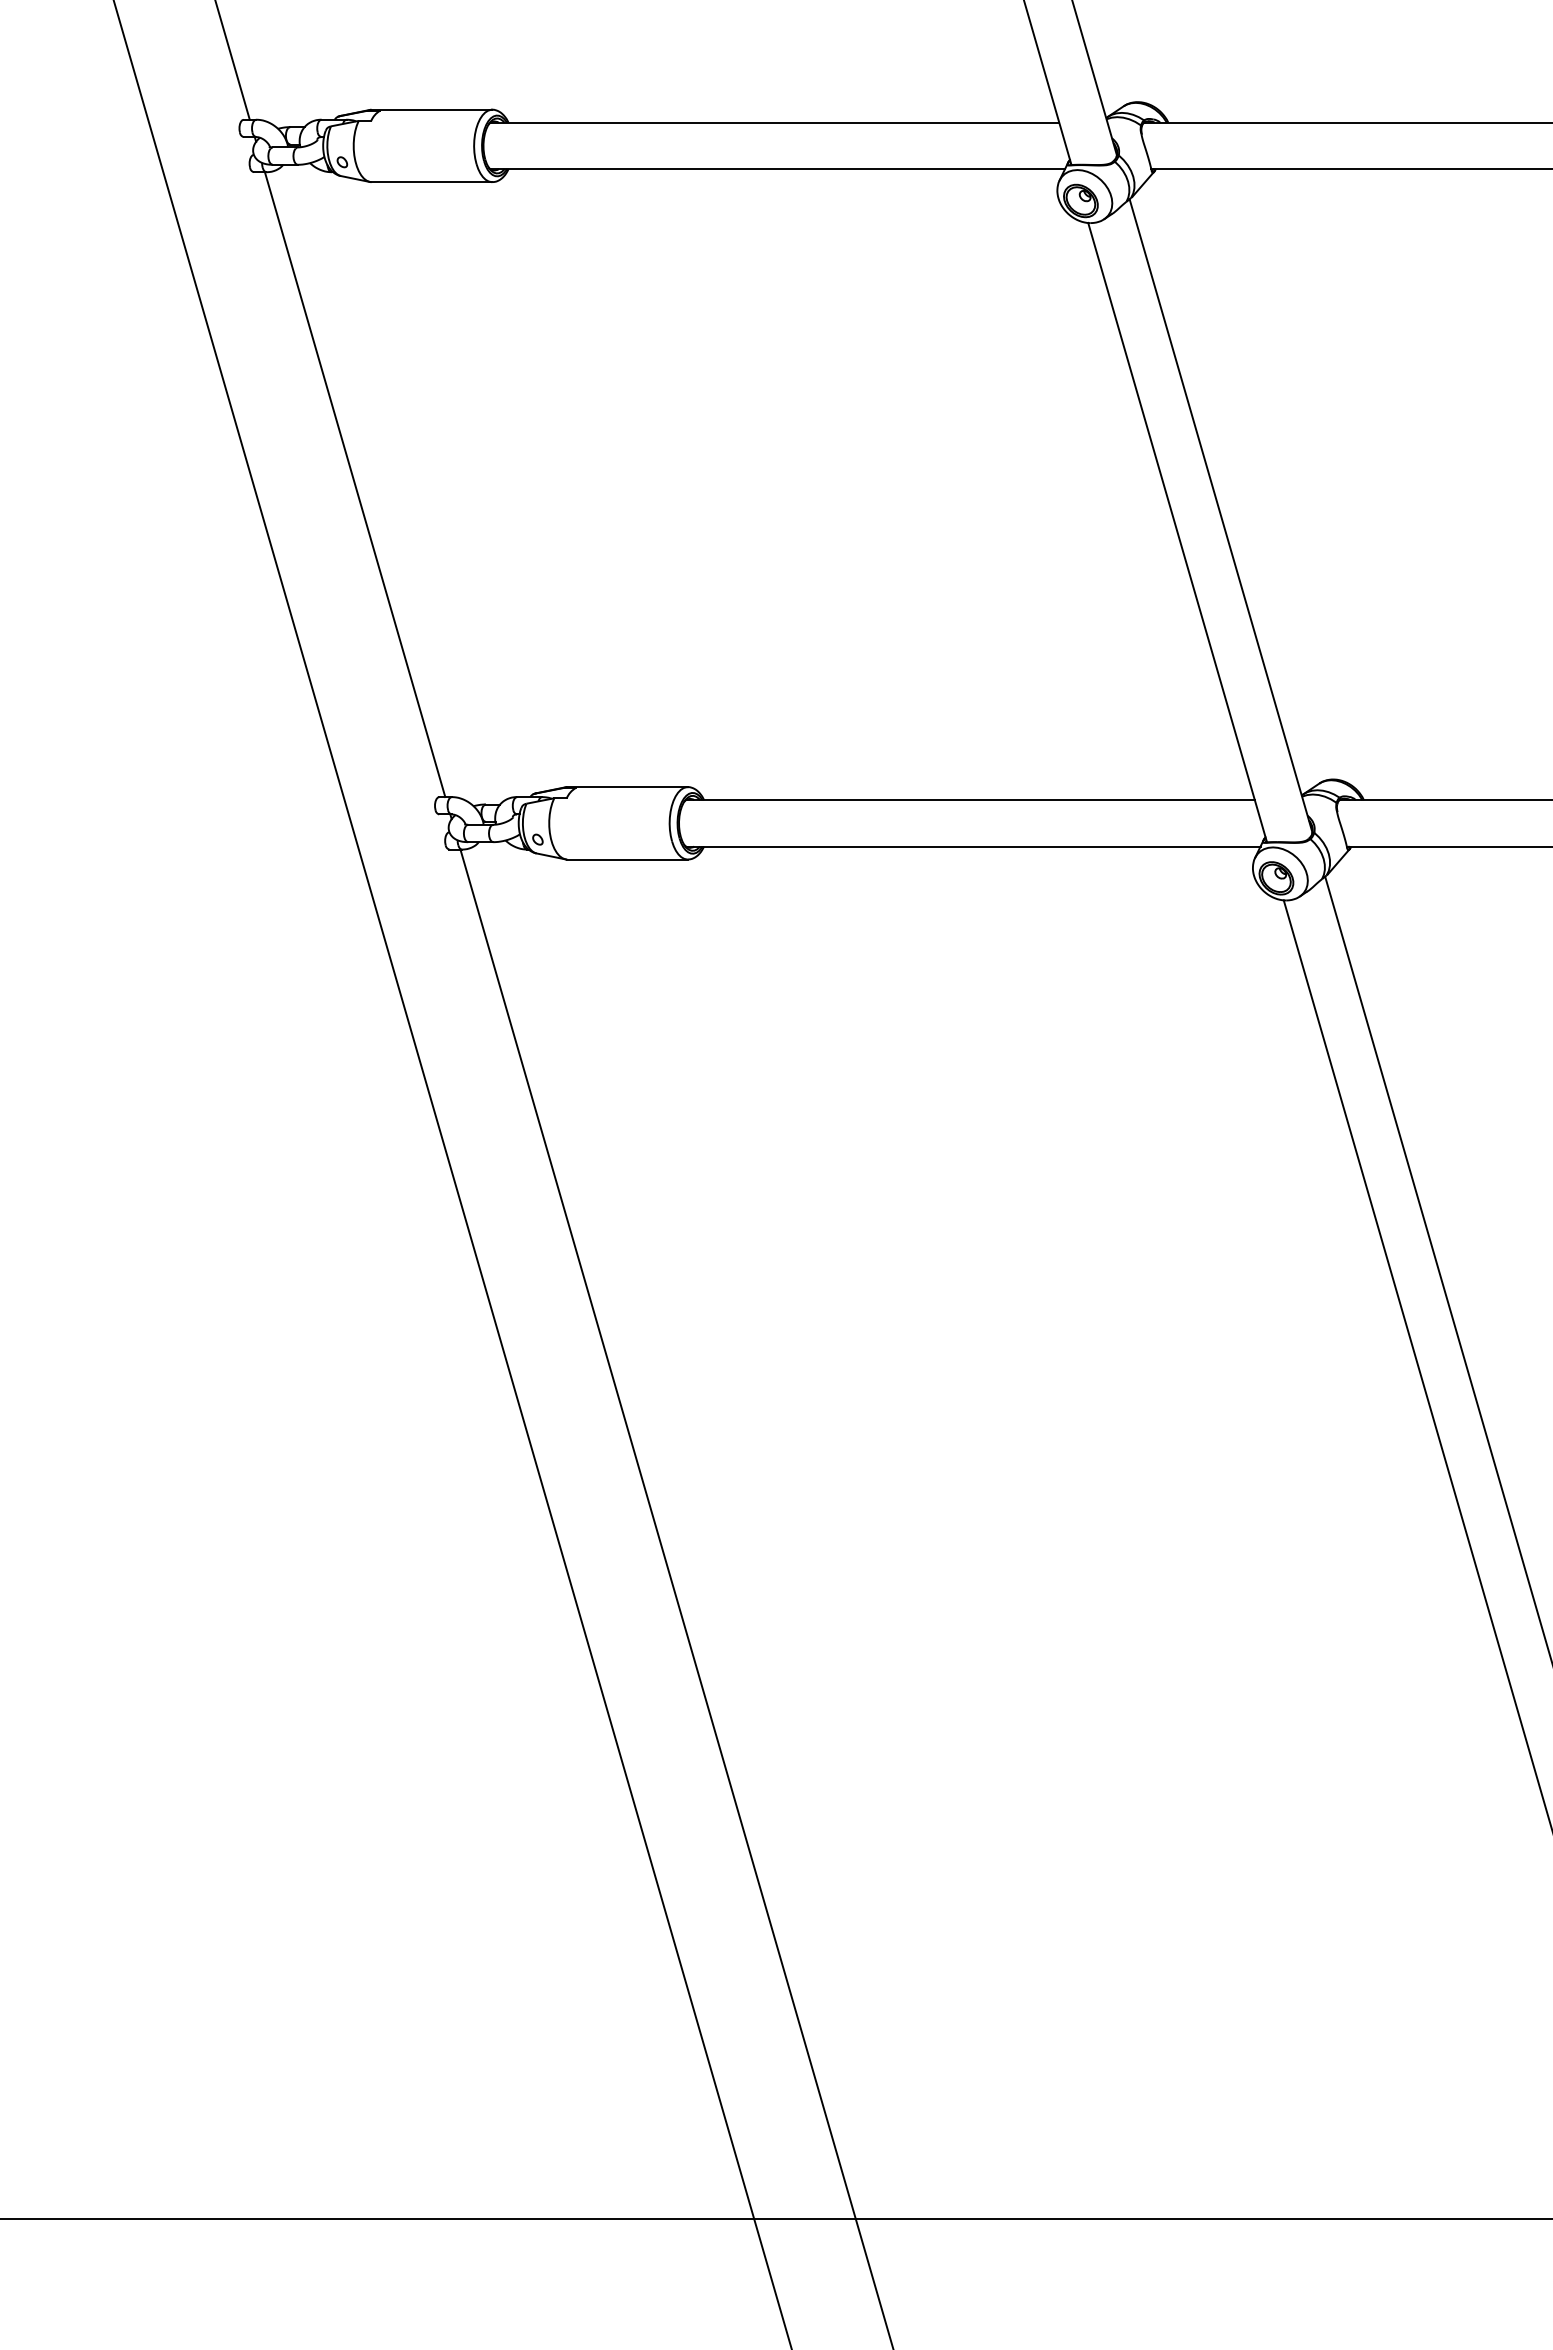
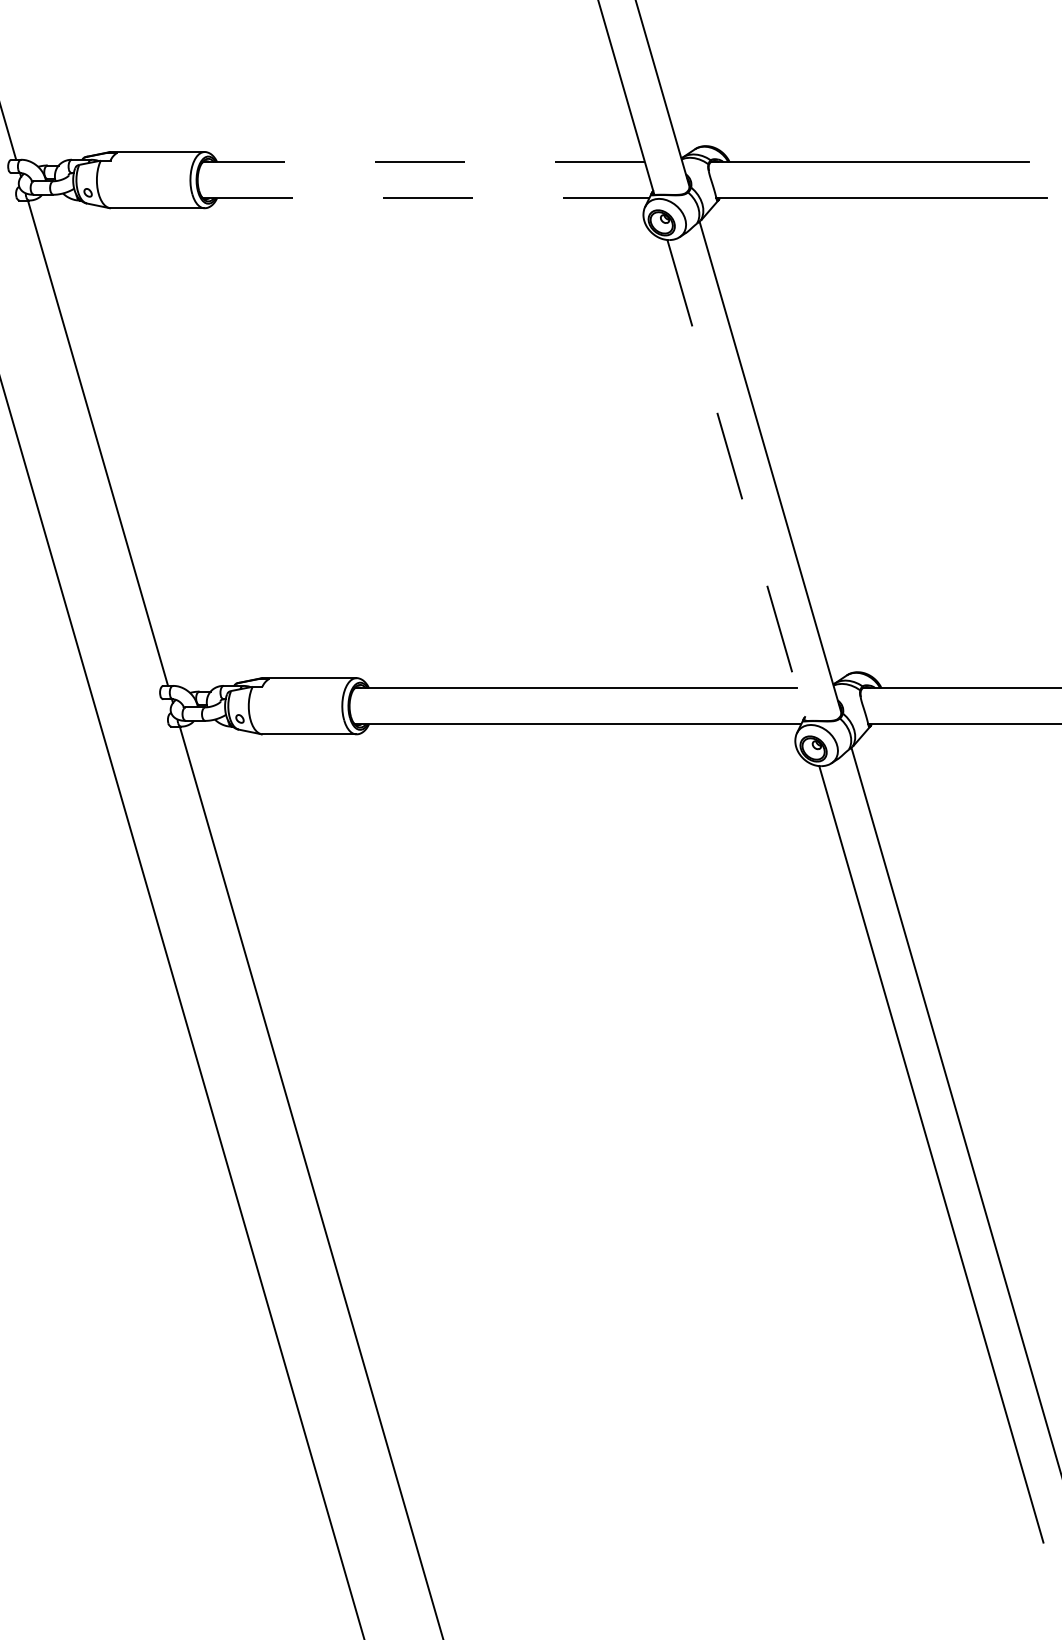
line: (774, 122) -> (423, 161), solid -> dashed
line: (778, 169) -> (426, 198), solid -> dashed
line: (1177, 533) -> (736, 481), solid -> dashed

